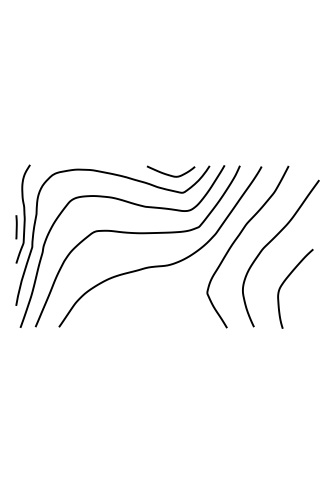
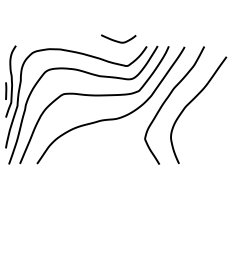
curve: (170, 174) -> (118, 41), moved
curve: (286, 280) -> (202, 129), removed

